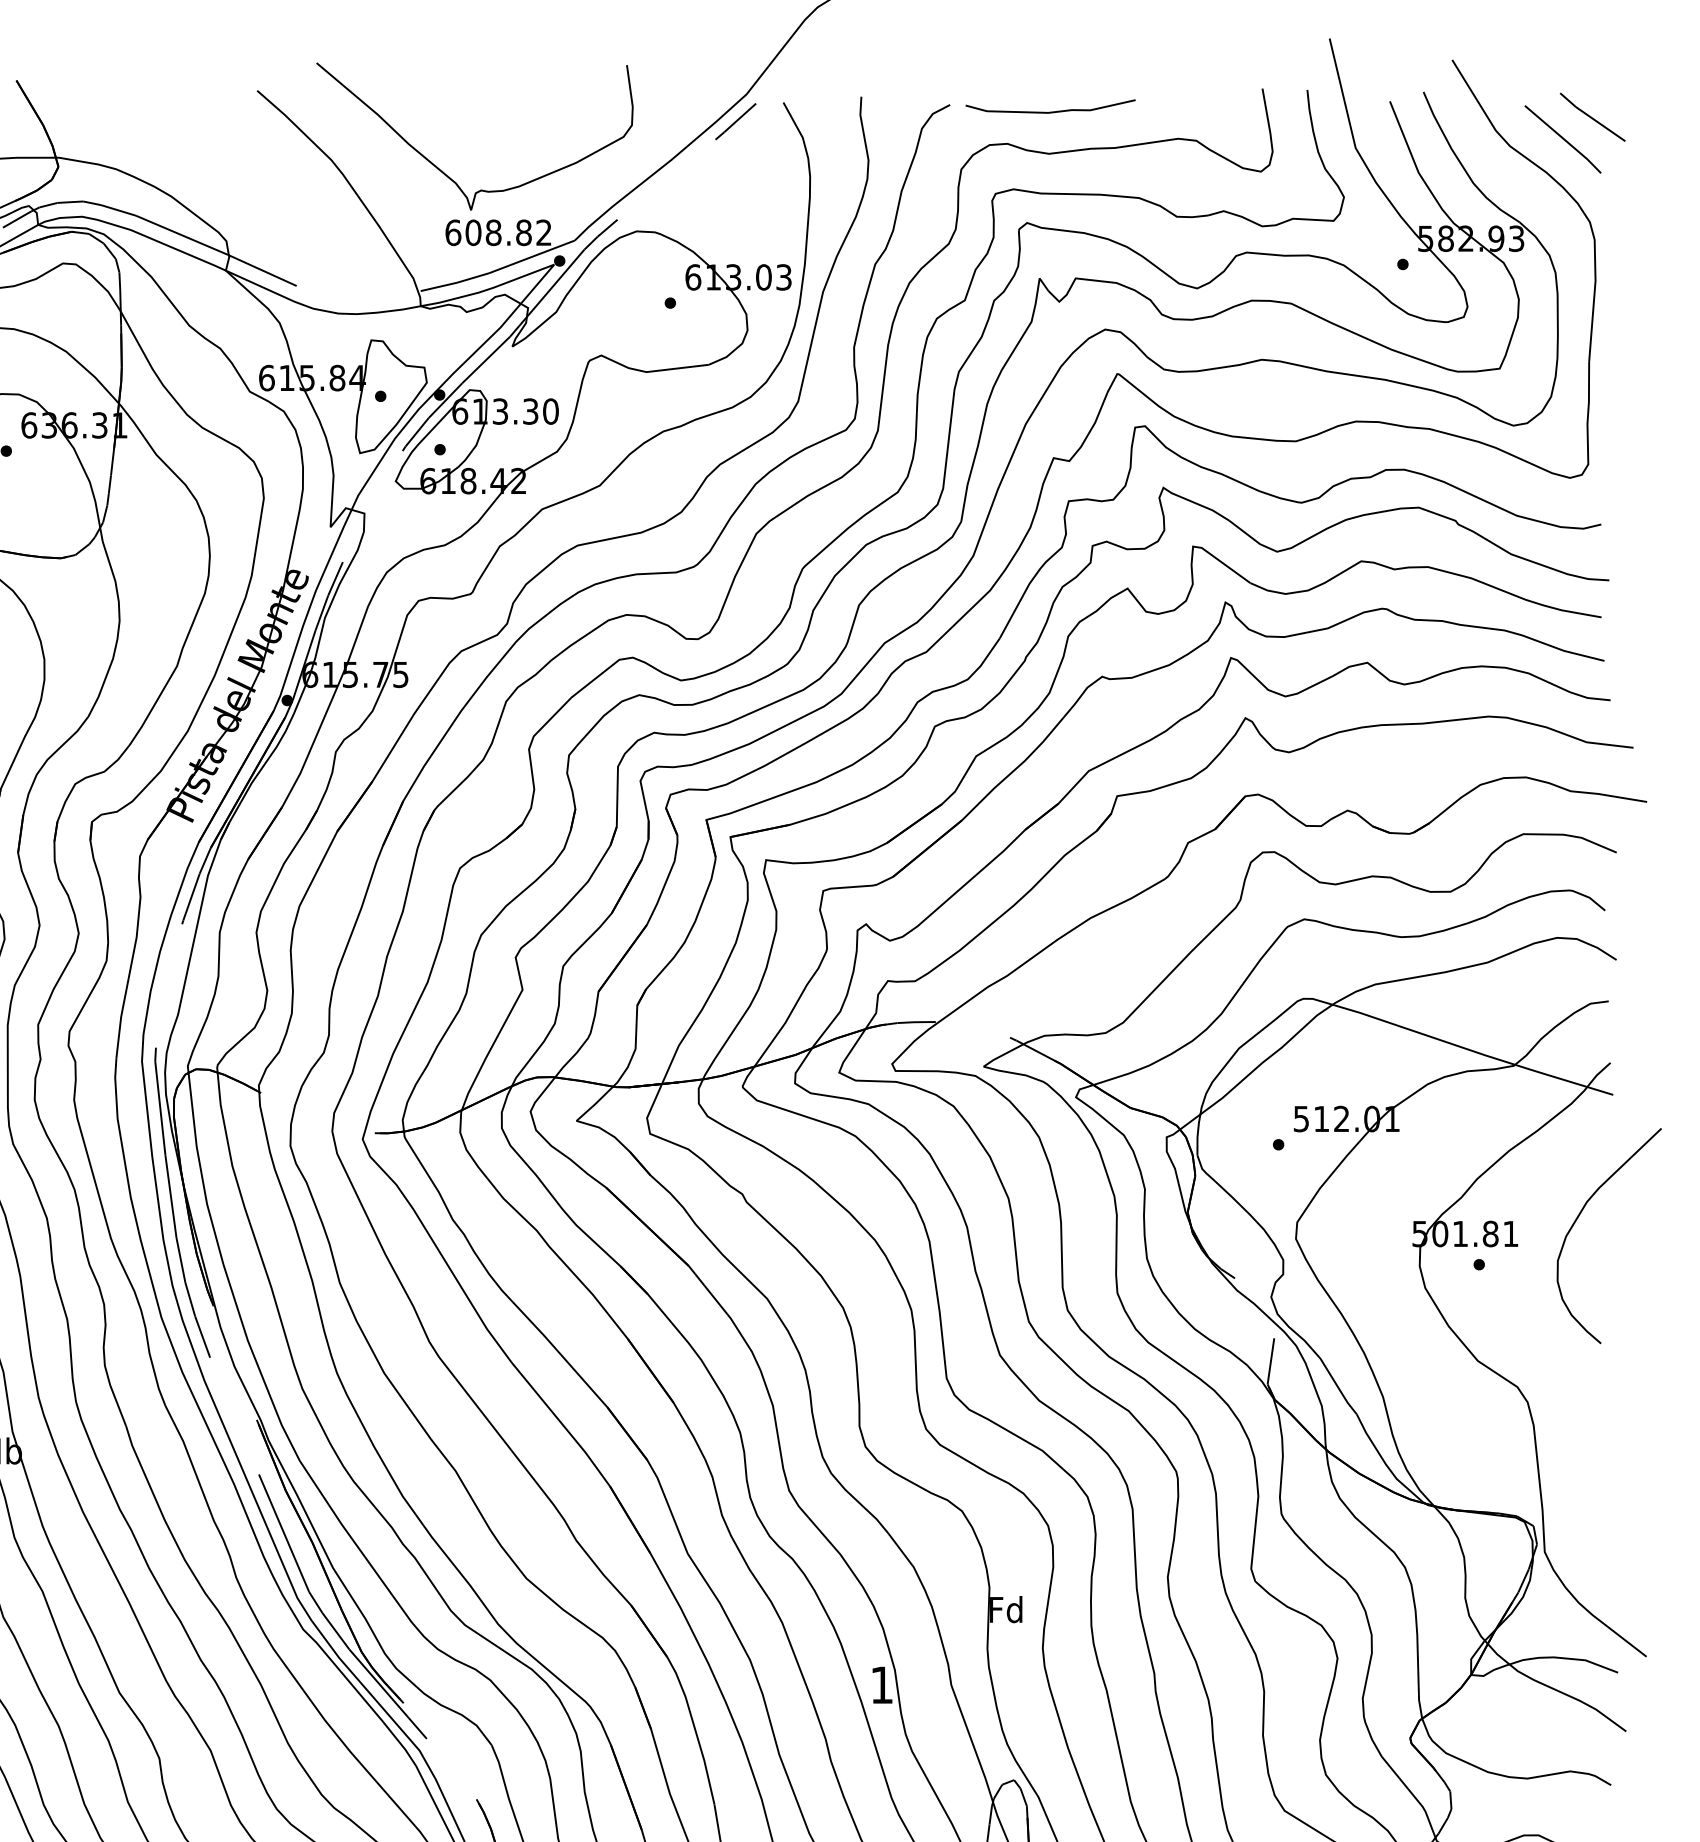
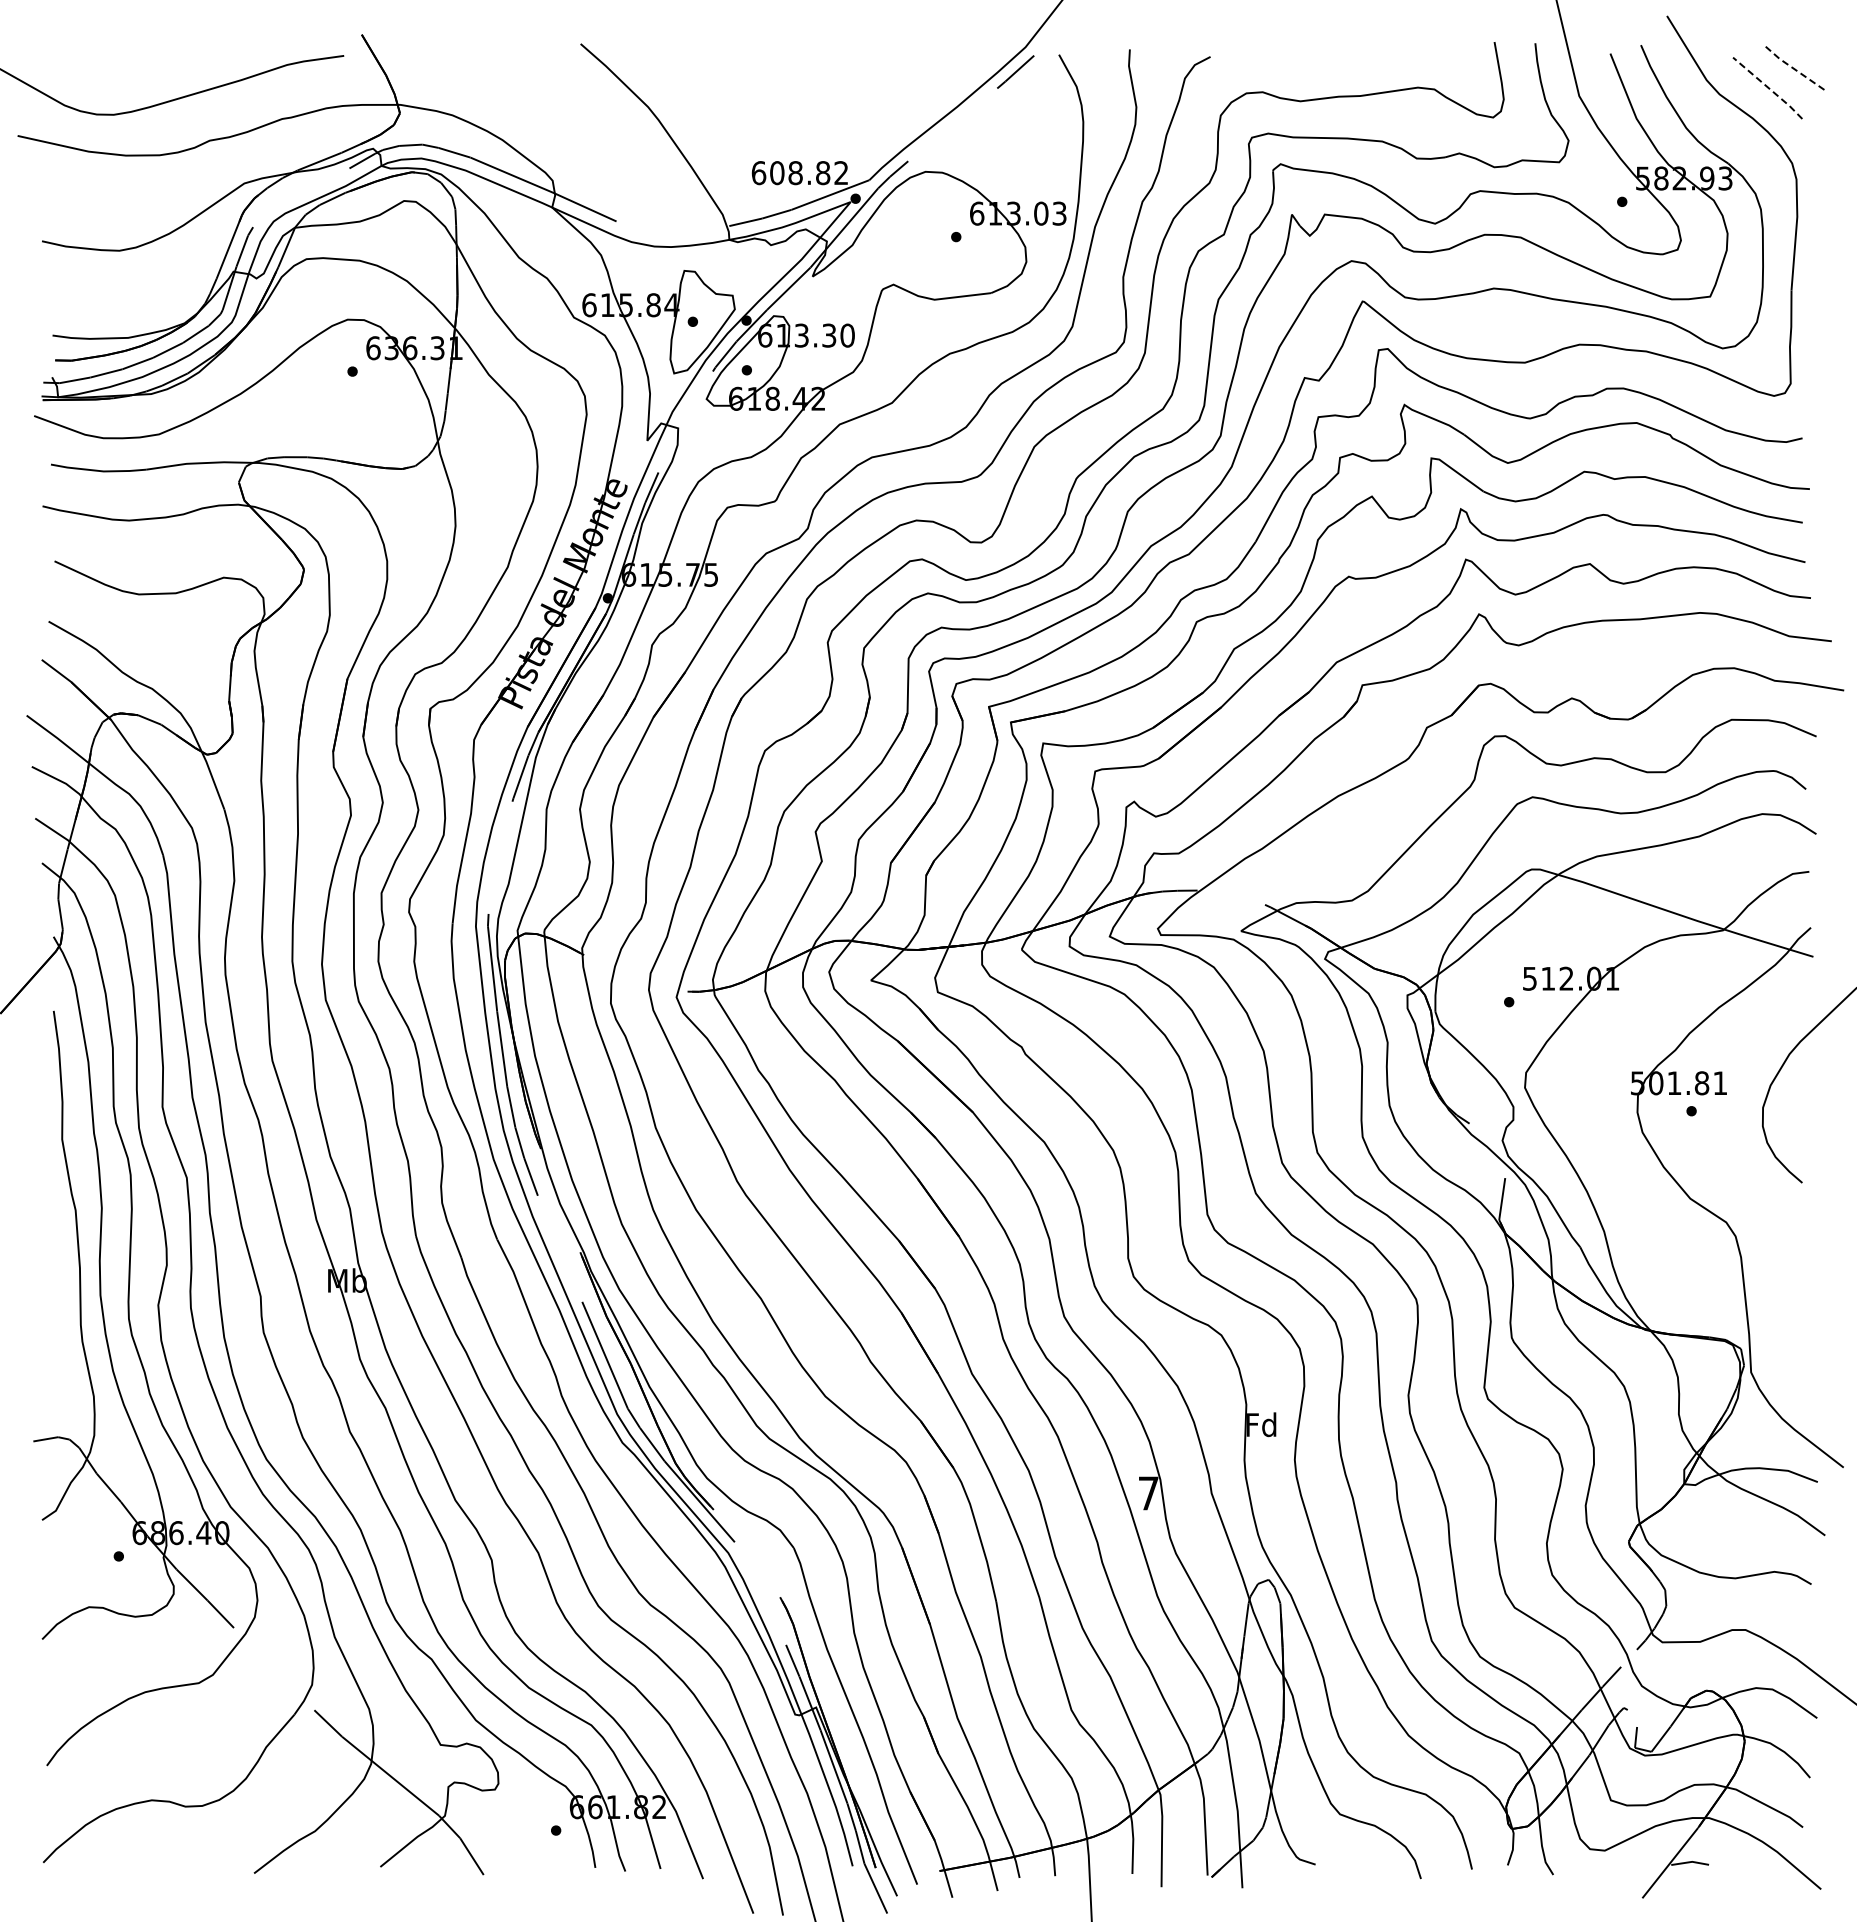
curve: (1051, 111) -> (1302, 62), removed
line: (1591, 117) -> (1793, 68), solid -> dashed
line: (1563, 138) -> (1768, 87), solid -> dashed
curve: (444, 171) -> (750, 117), removed
text: (881, 1685) -> (1148, 1493), 1 -> 7

